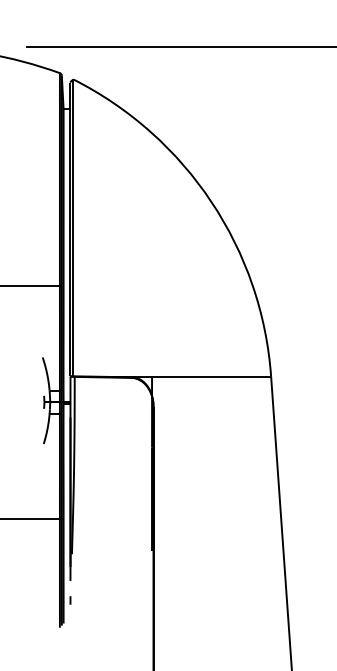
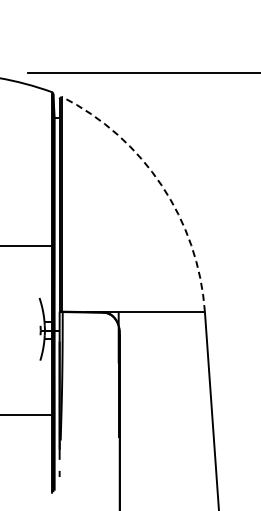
line: (211, 202) -> (161, 185), solid -> dashed

